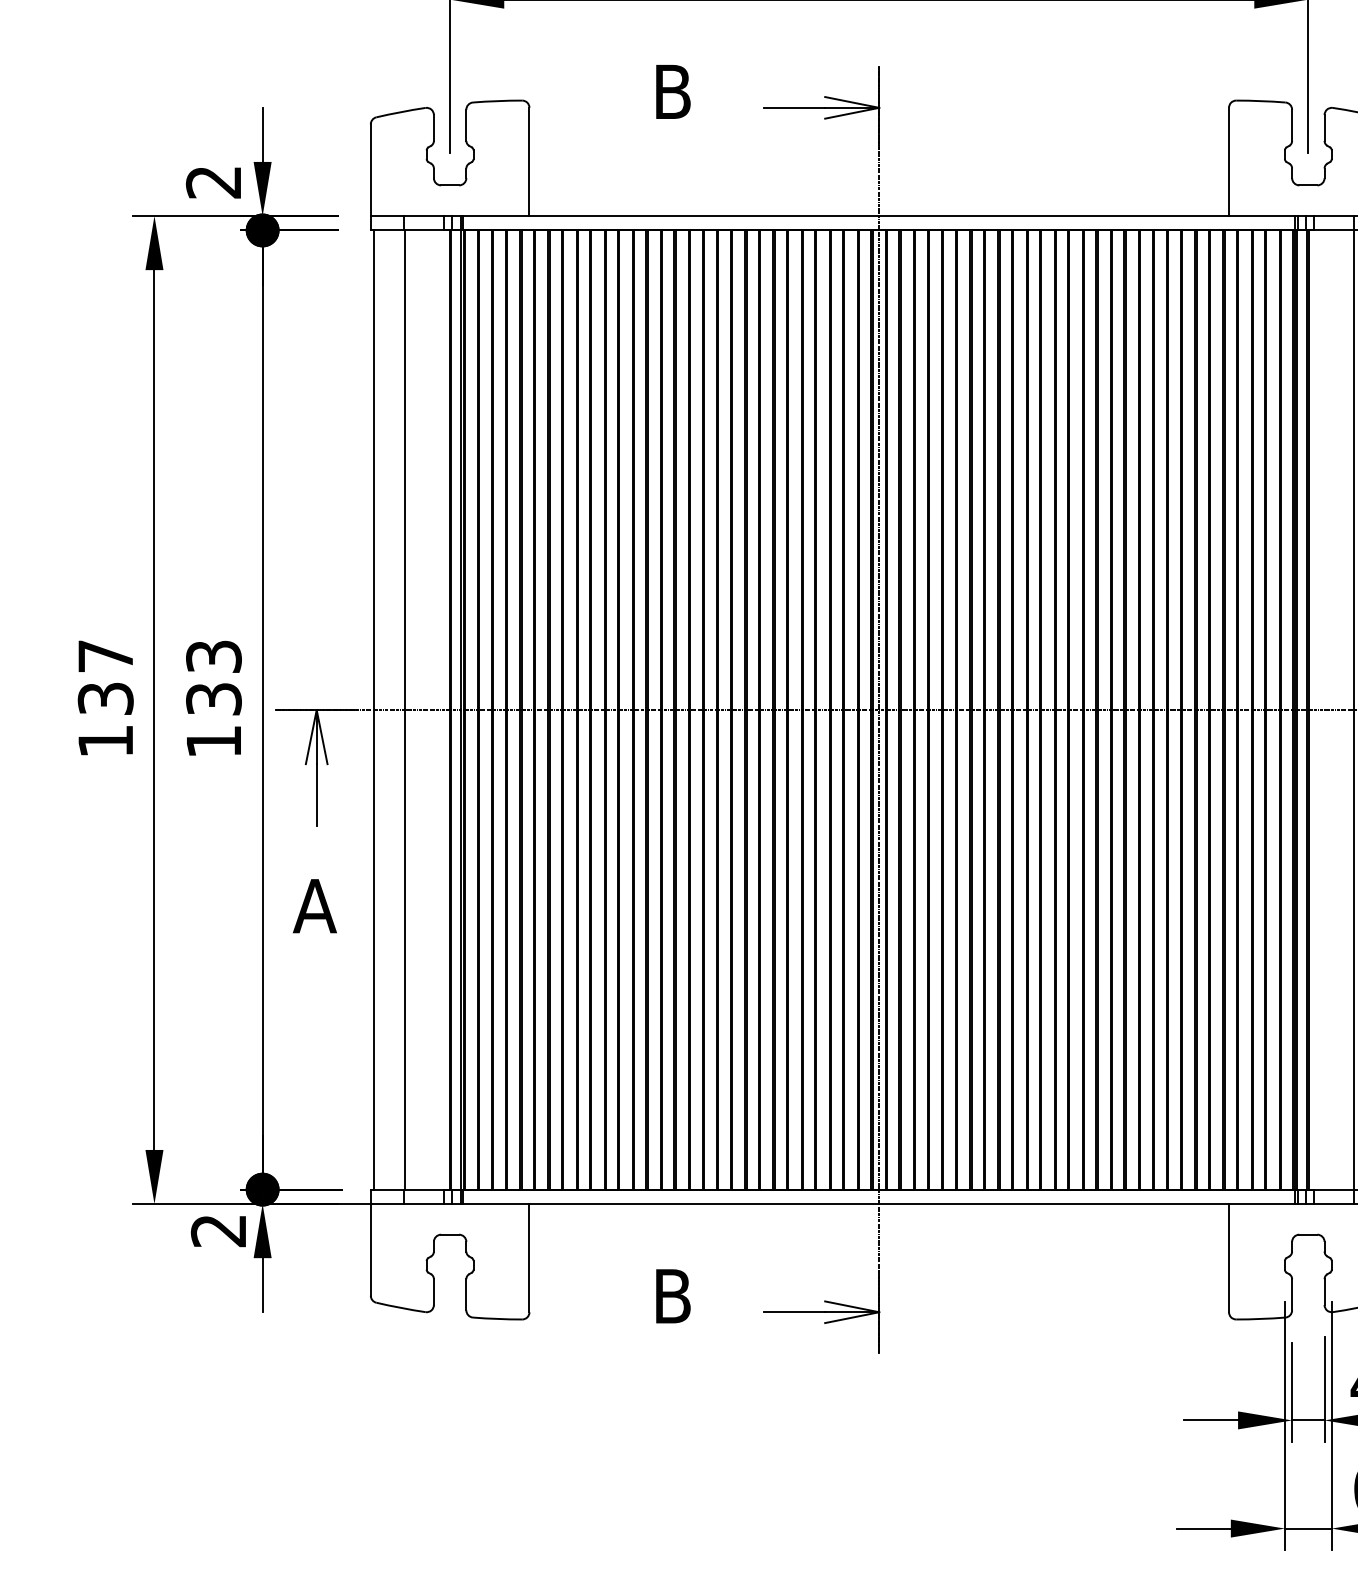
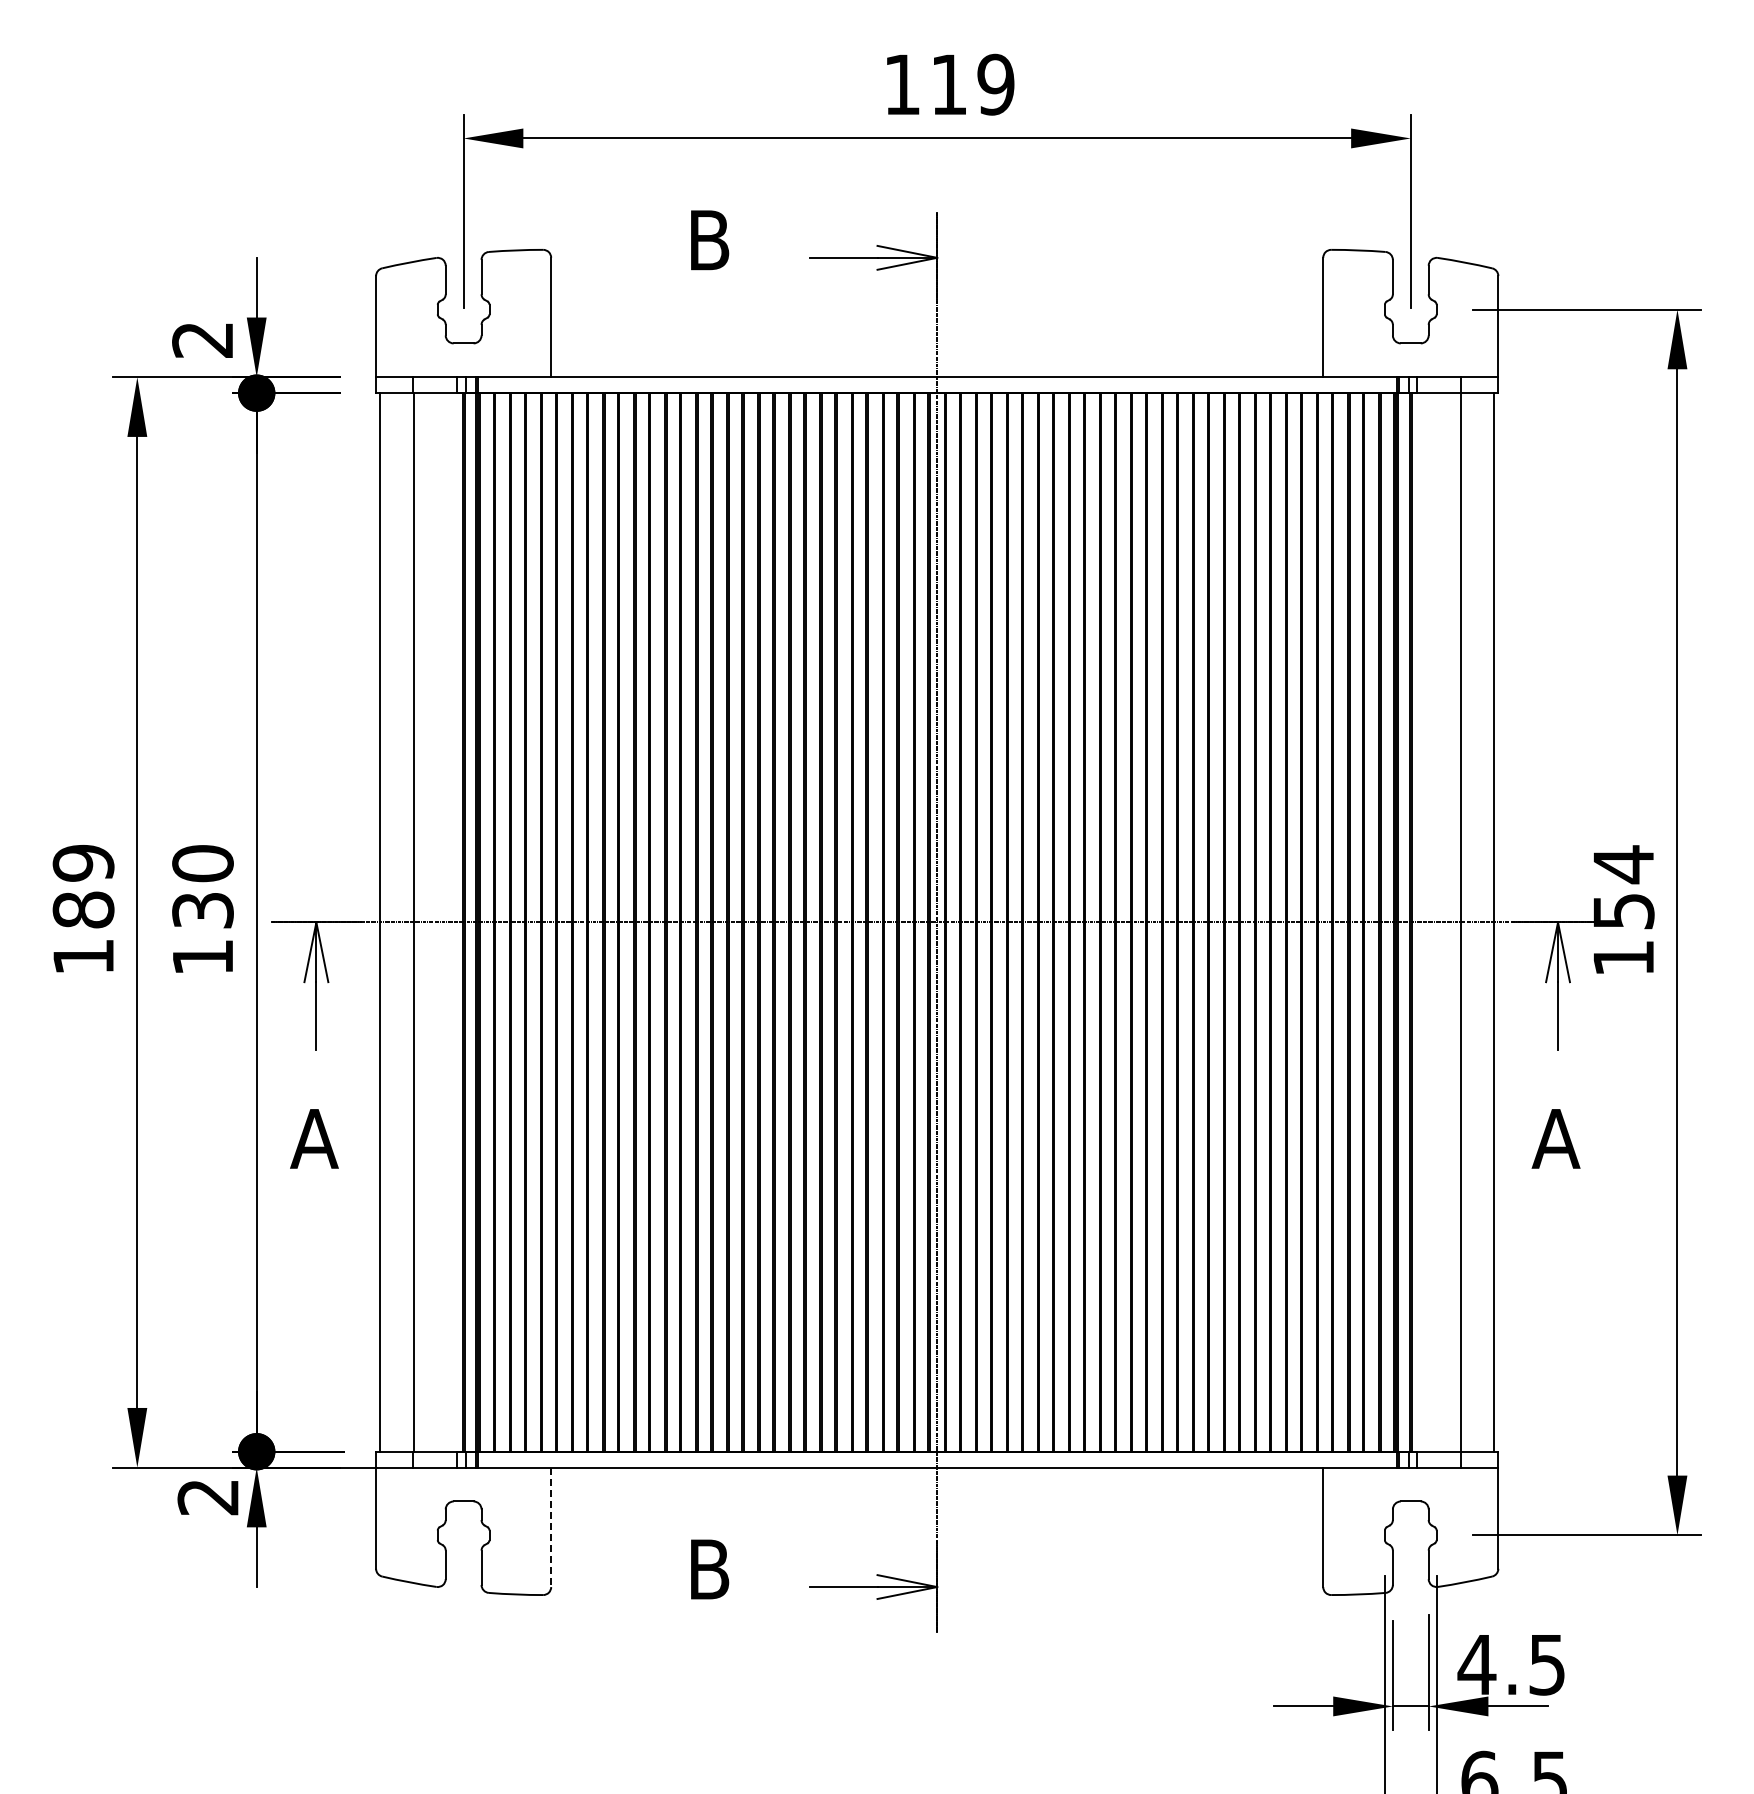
text: (213, 656) -> (202, 863), 133 -> 130
text: (105, 677) -> (83, 886), 137 -> 189
line: (529, 1258) -> (551, 1527), solid -> dashed

